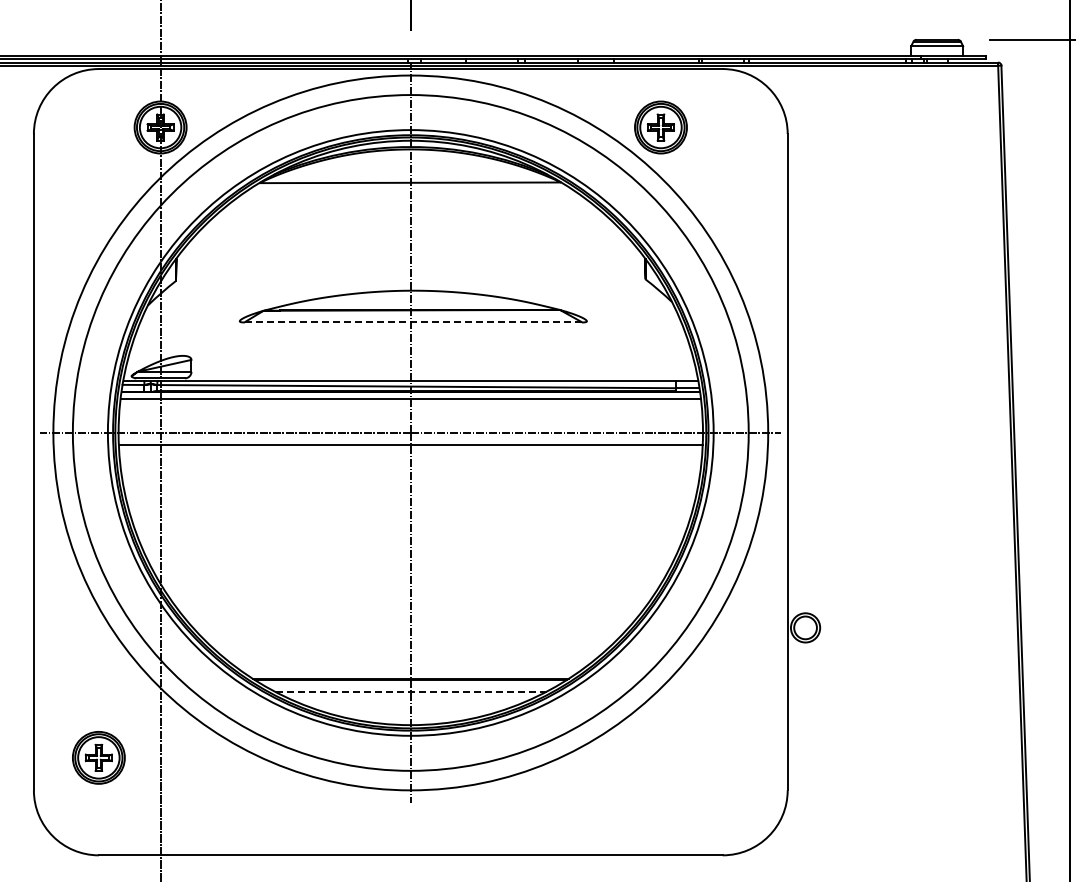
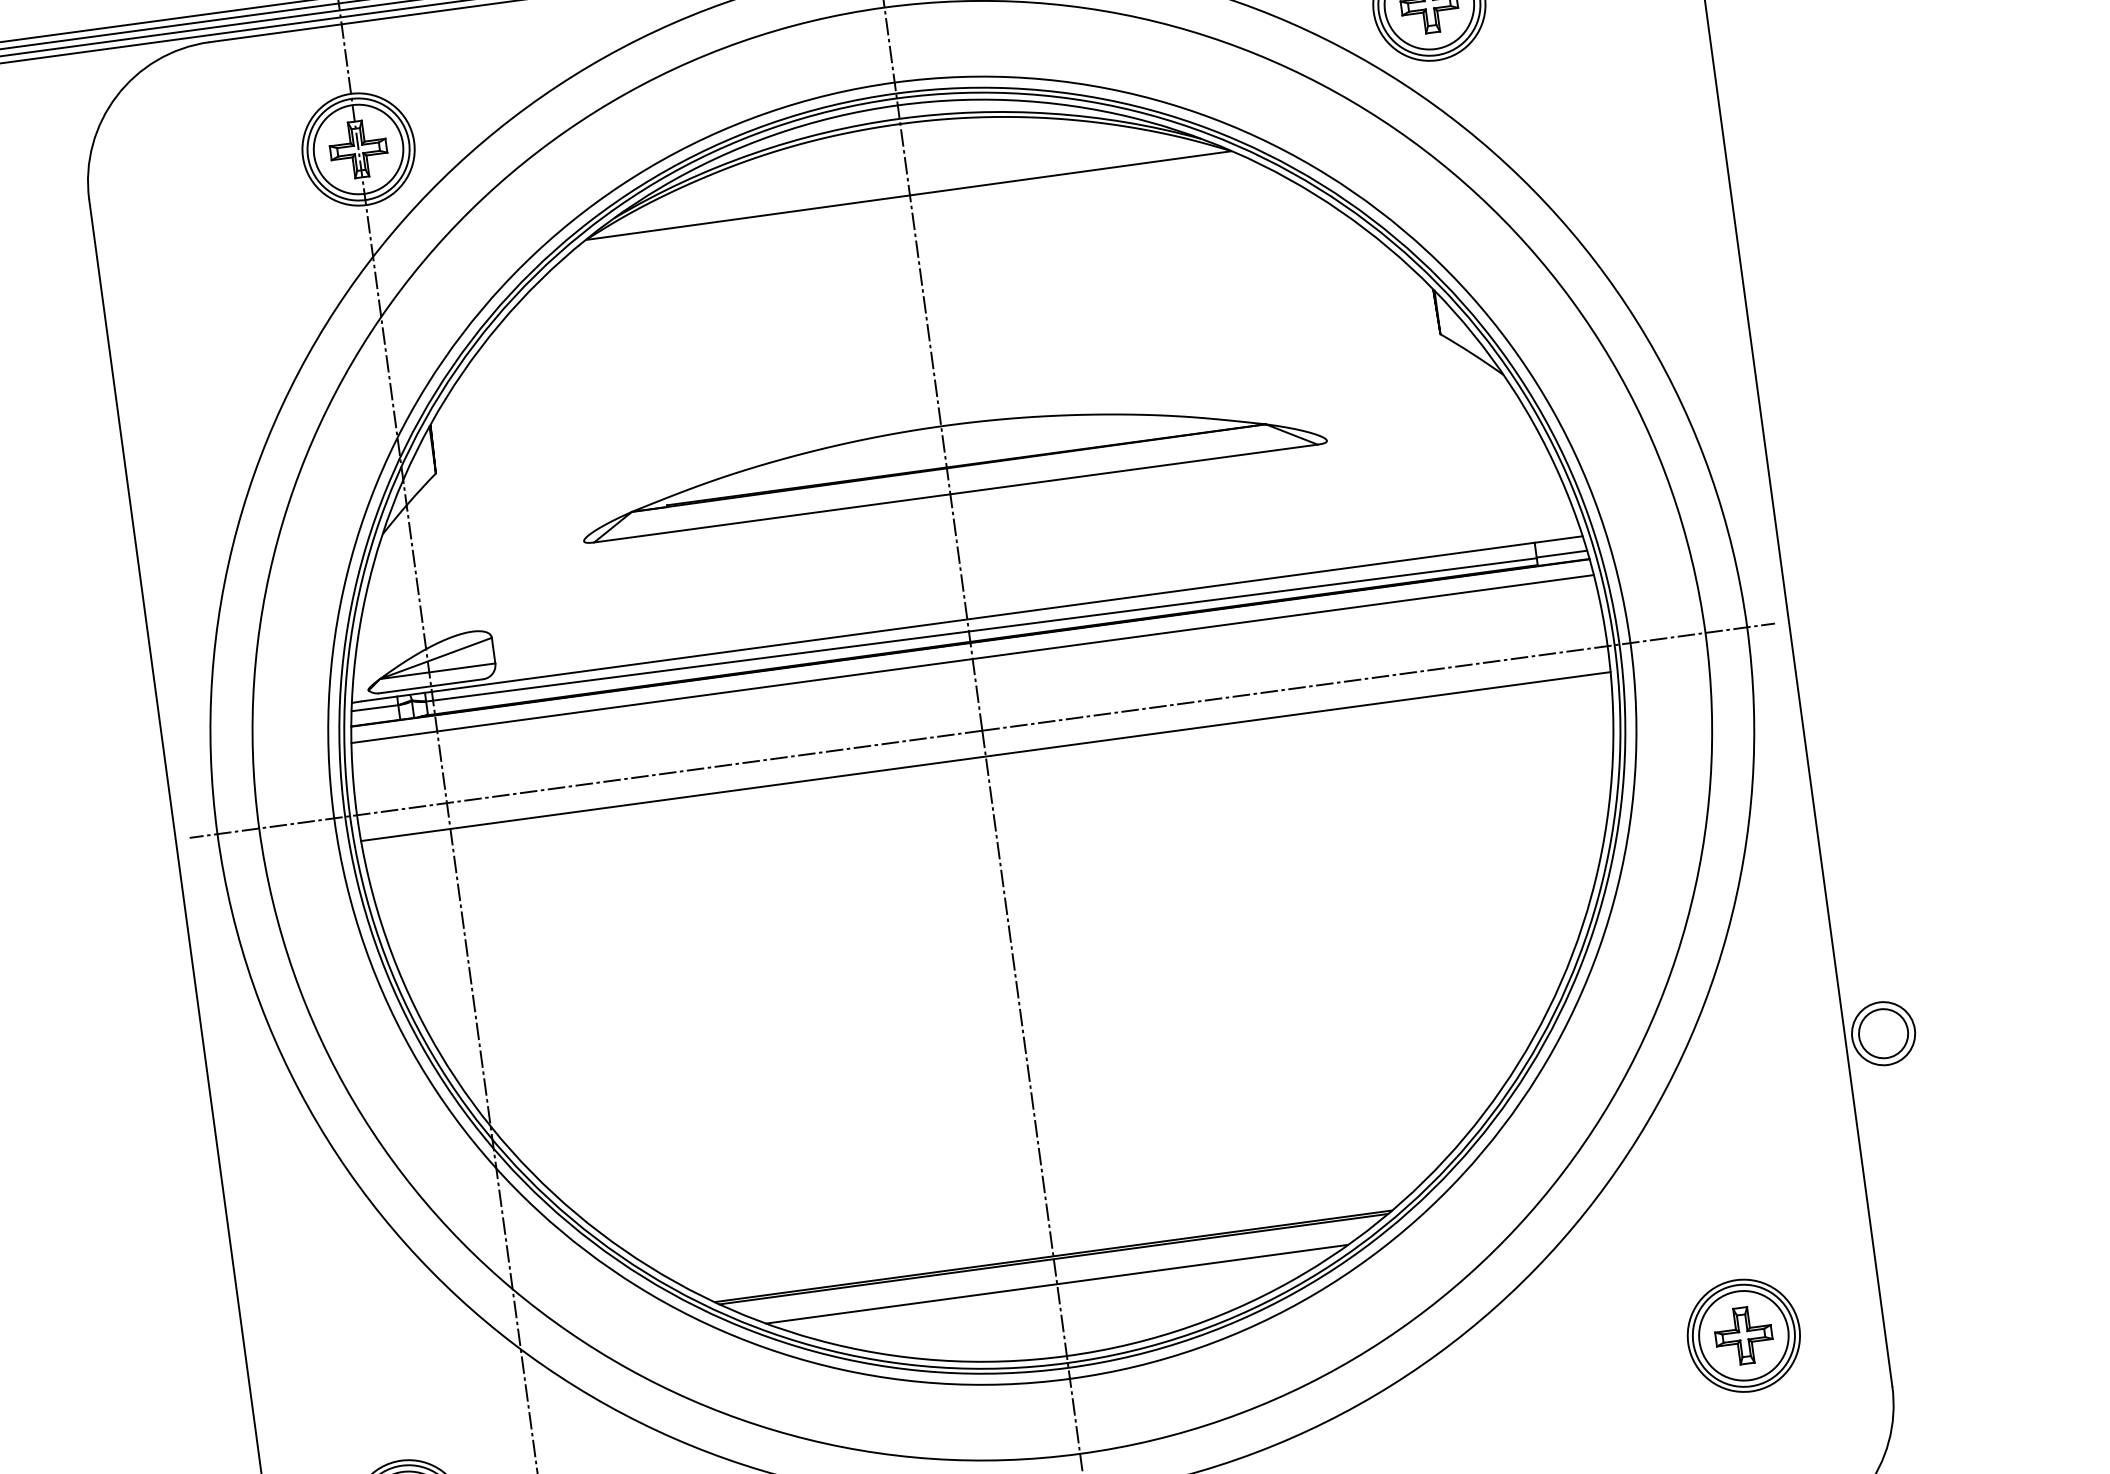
line: (412, 322) -> (954, 493), dashed -> solid
line: (410, 691) -> (1056, 1284), dashed -> solid
part: (722, 757) -> (1743, 1335), added

